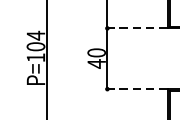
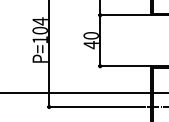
line: (136, 28) -> (124, 15), dashed -> solid
line: (136, 89) -> (124, 66), dashed -> solid

